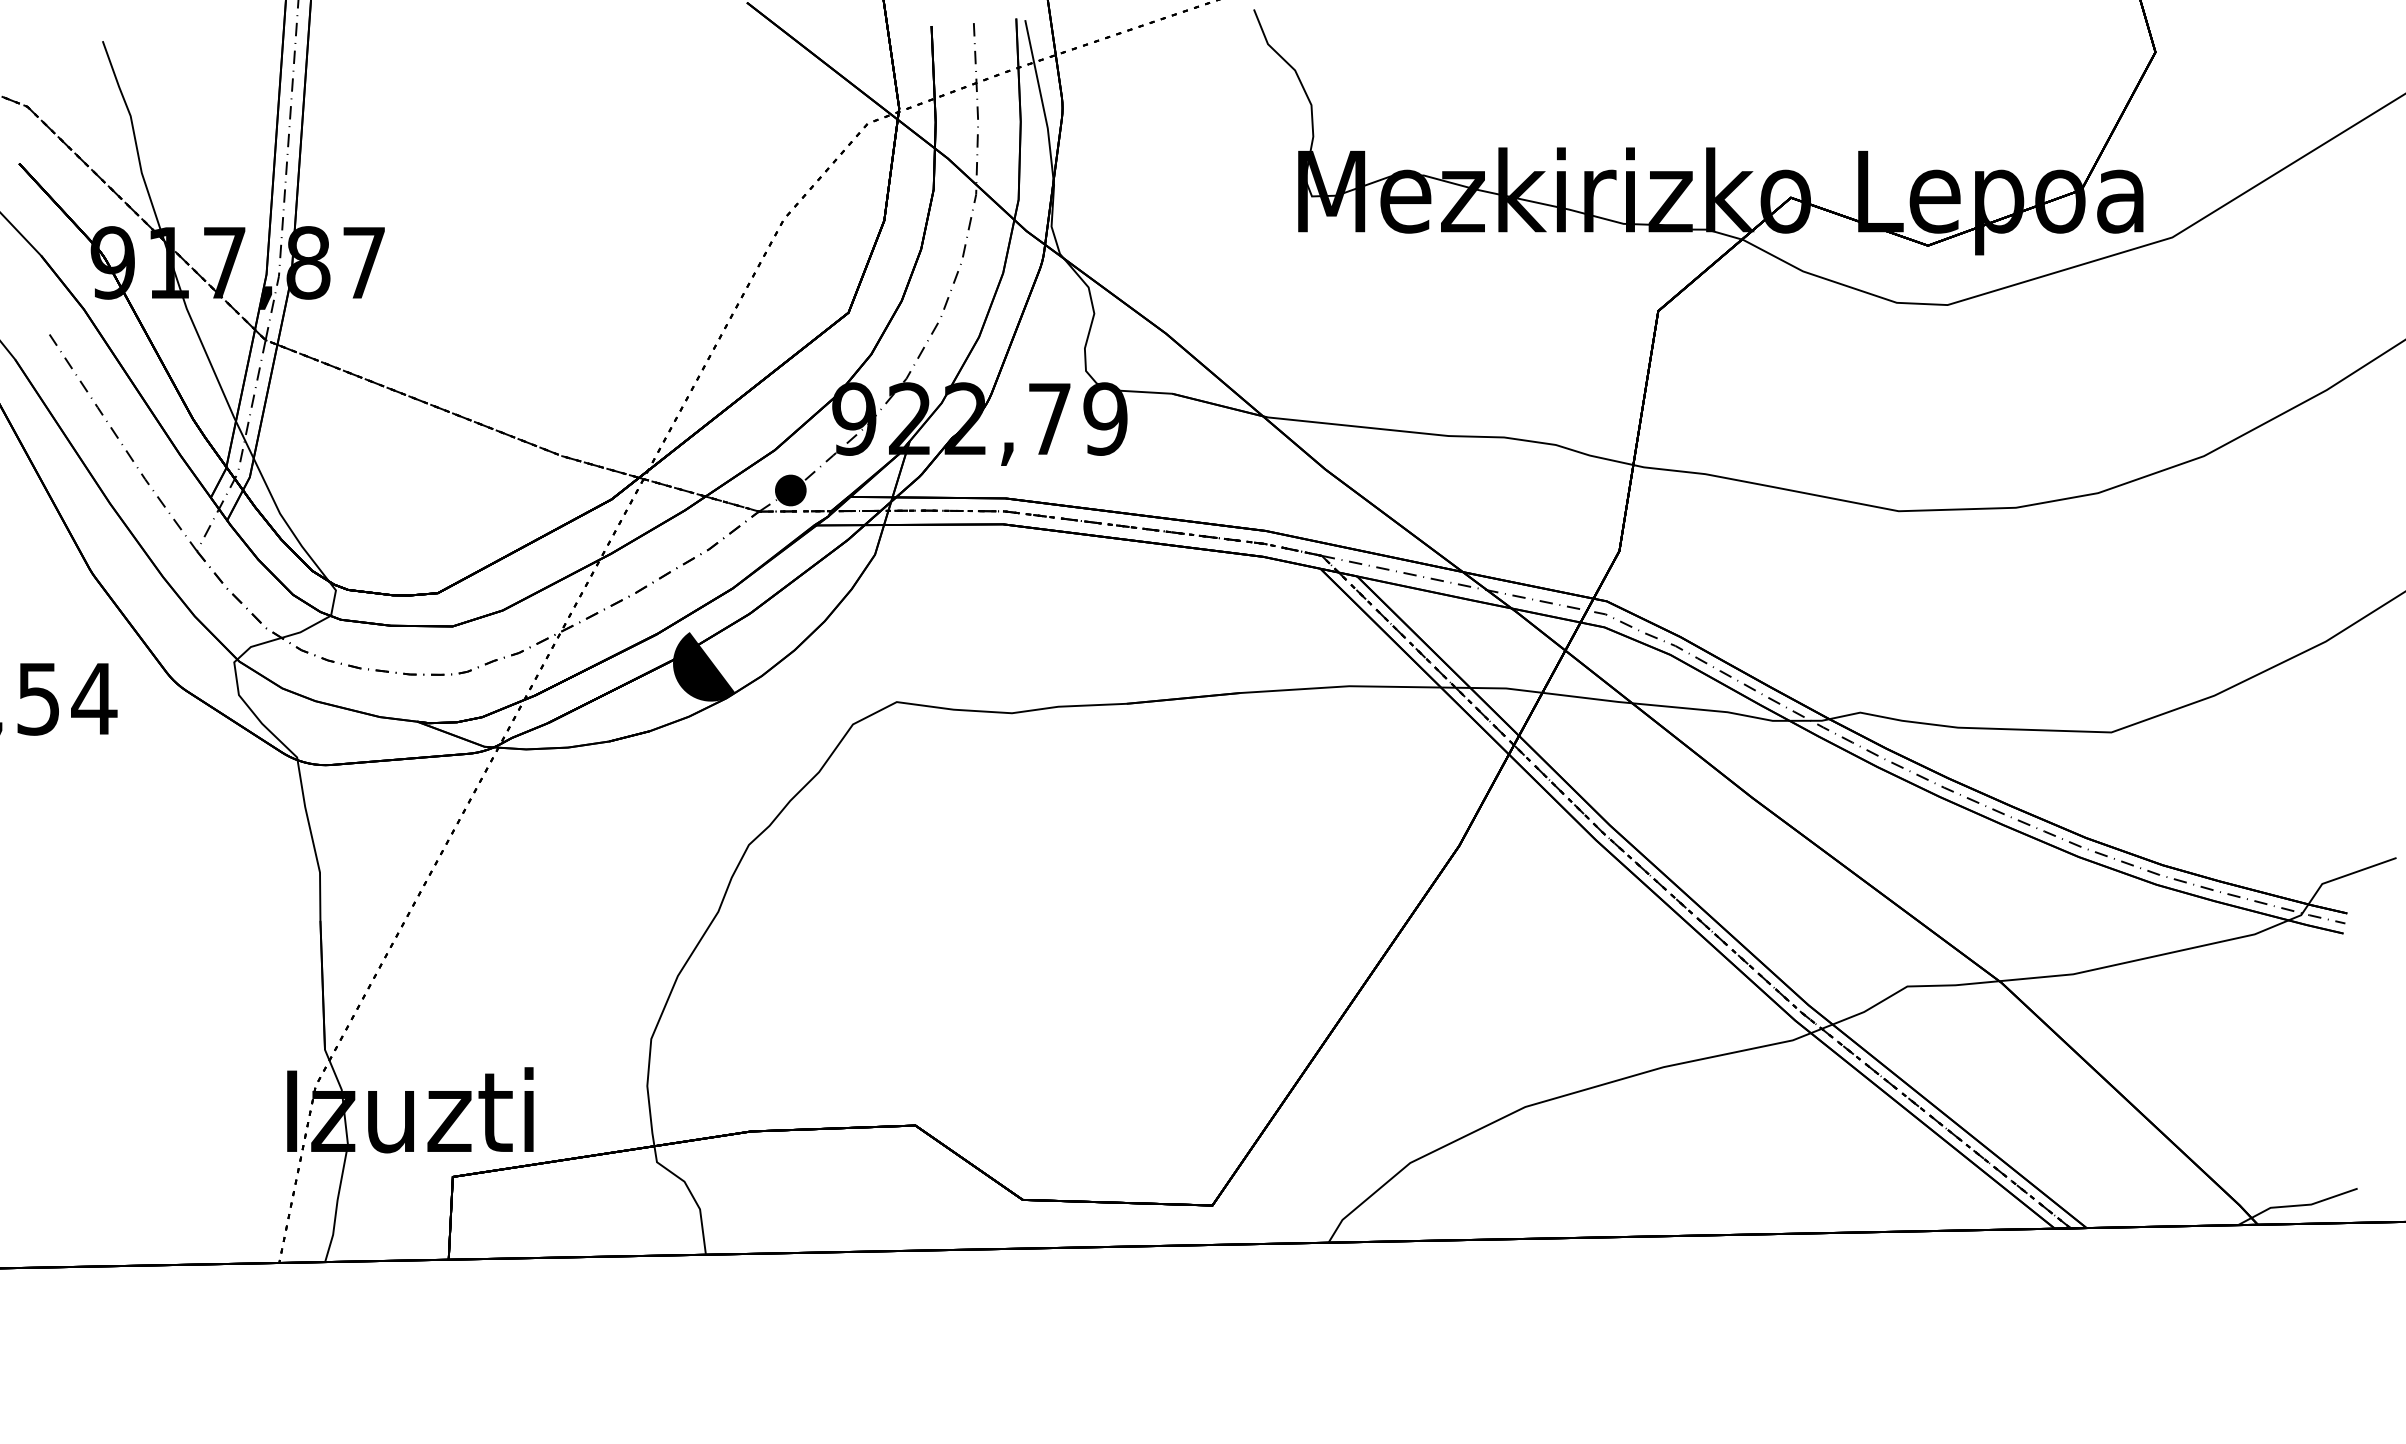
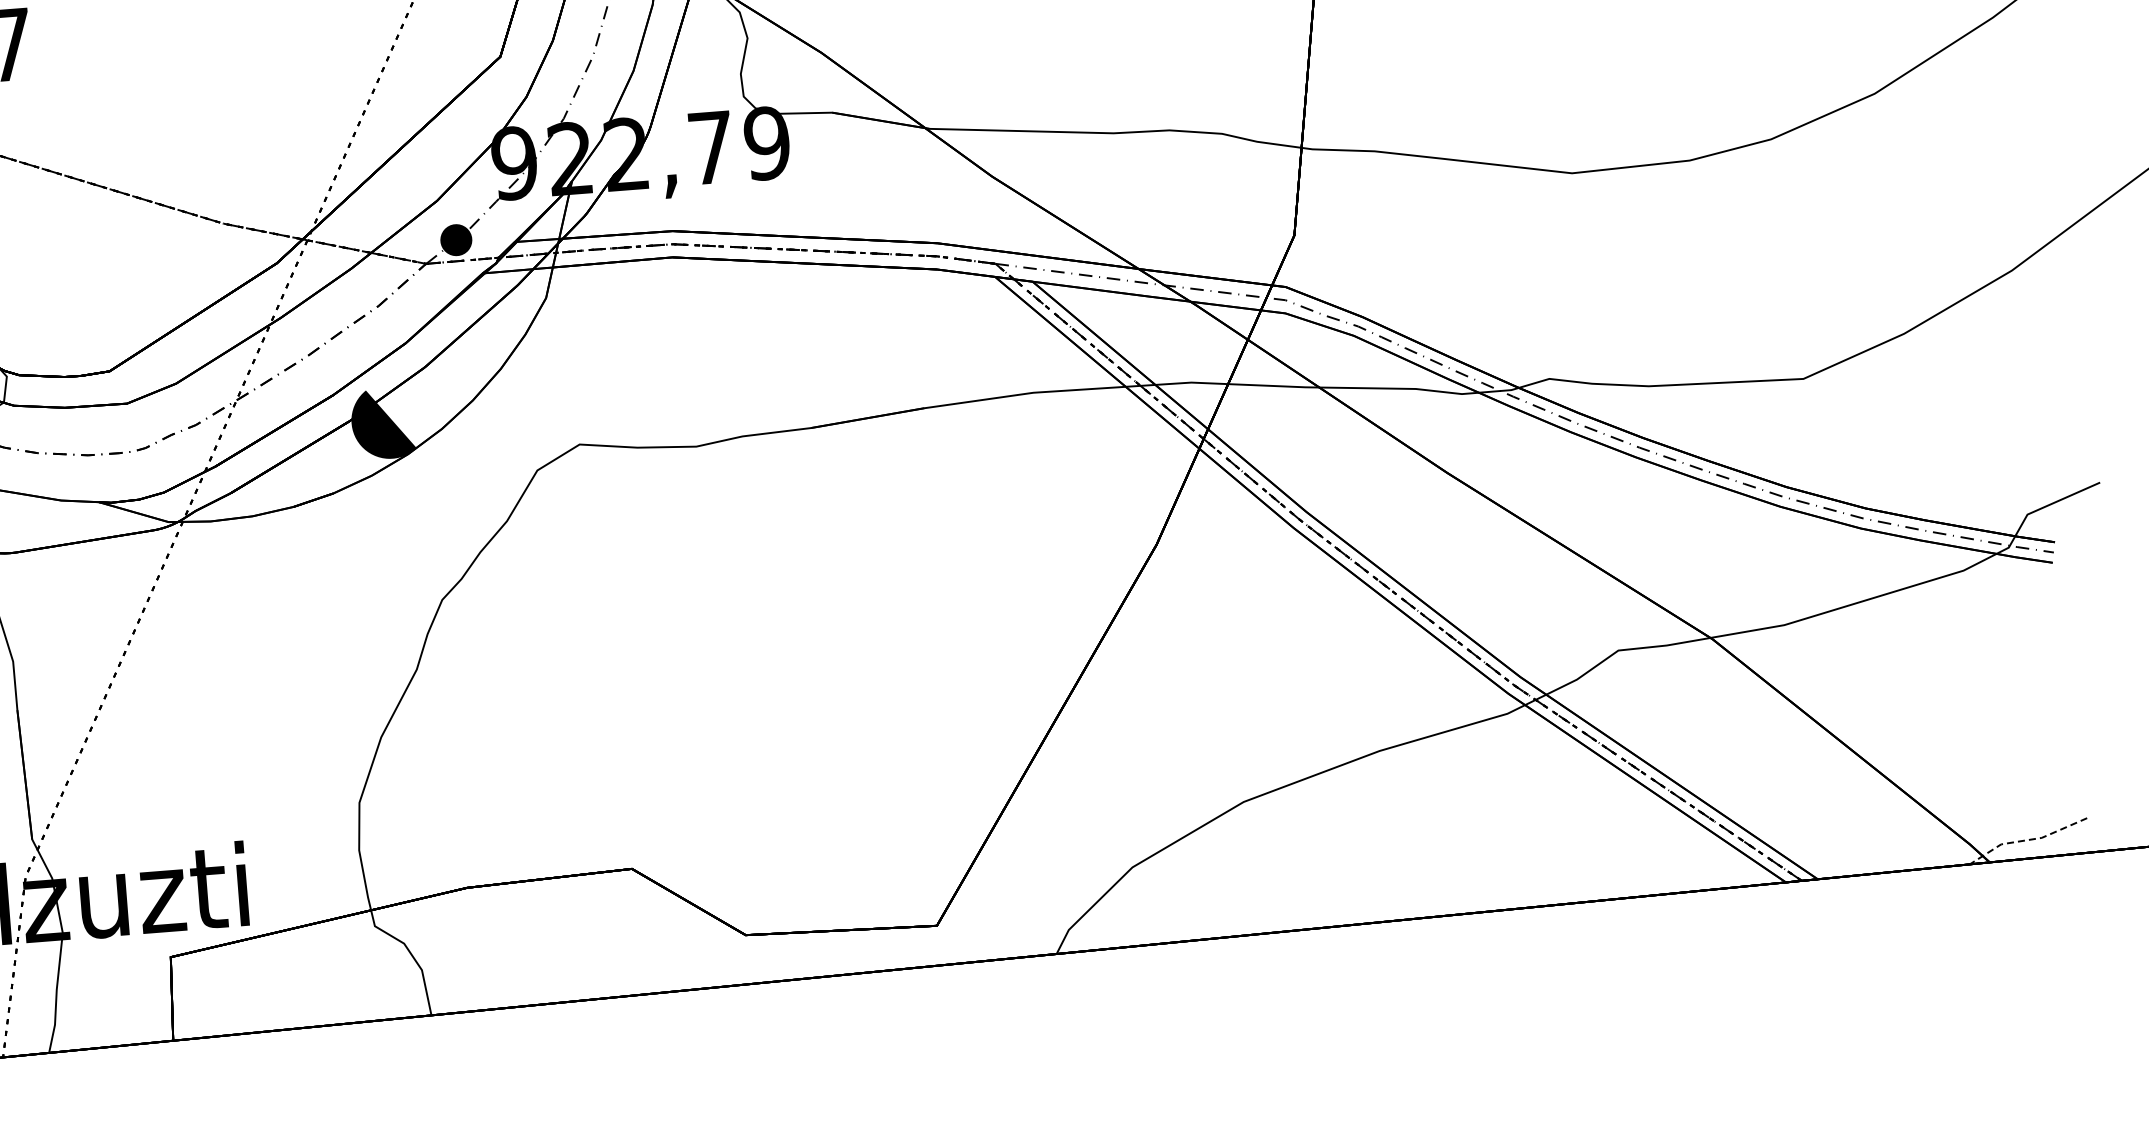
line: (2297, 1205) -> (2028, 839), solid -> dashed

